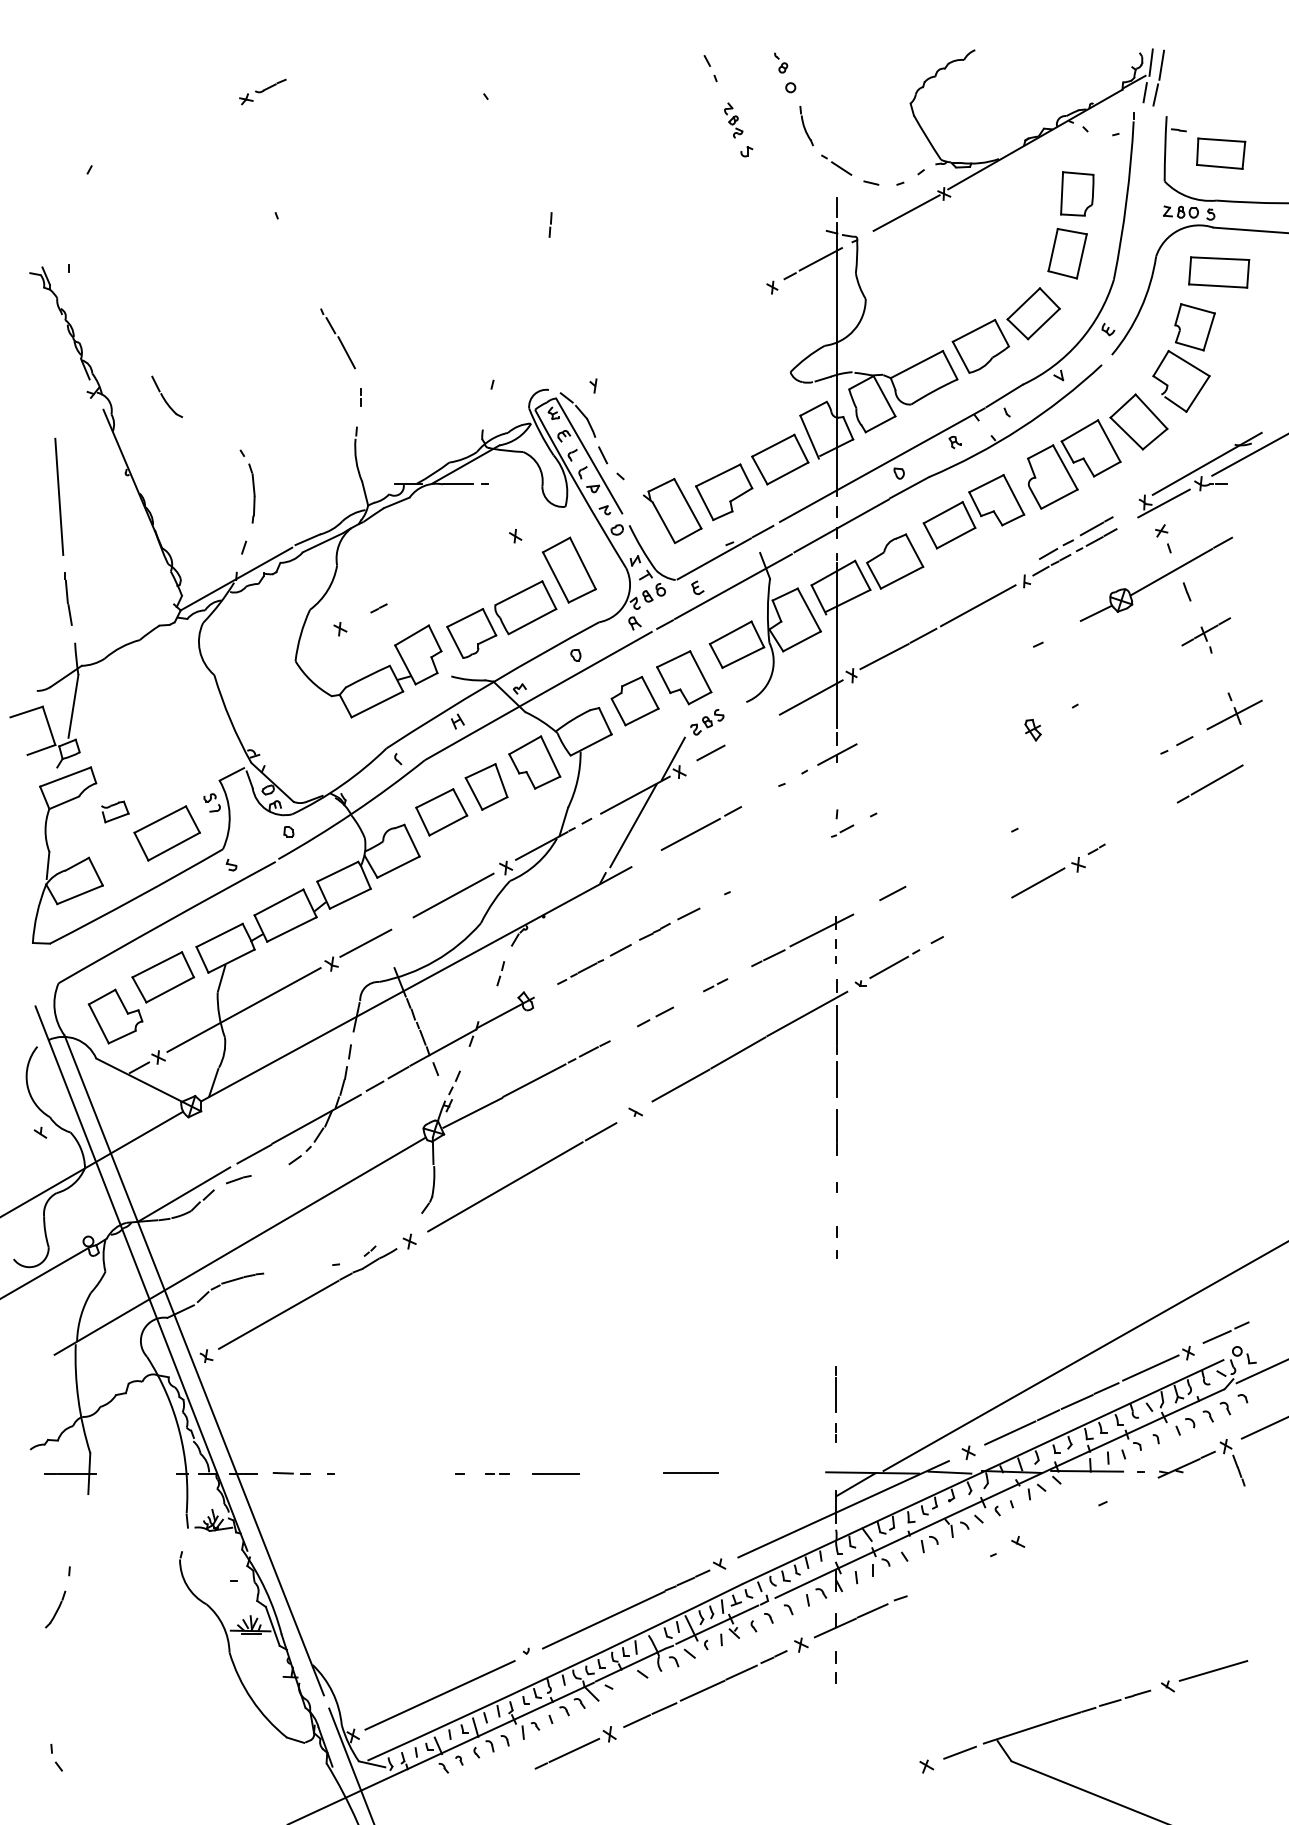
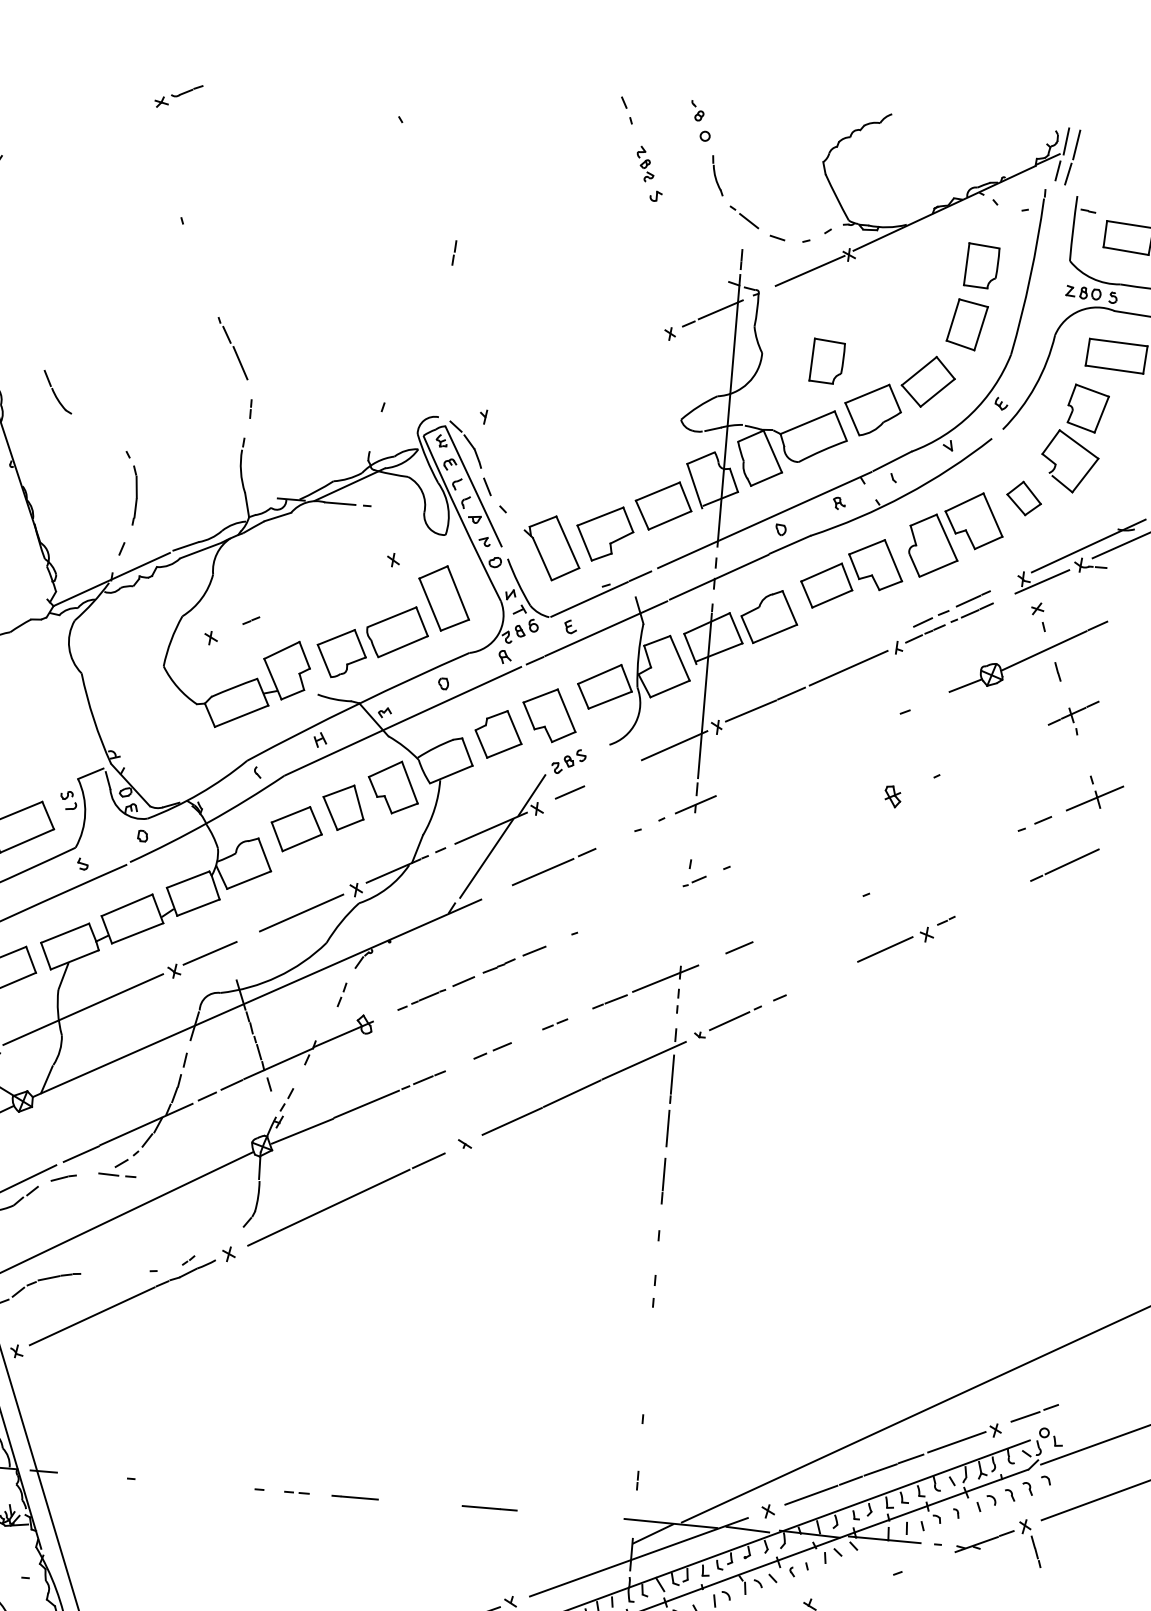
part: (931, 301) -> (827, 361), added
part: (1138, 421) -> (1023, 497), size x0.6
line: (836, 1394) -> (641, 1442), removed
line: (291, 1473) -> (116, 1175), moved

